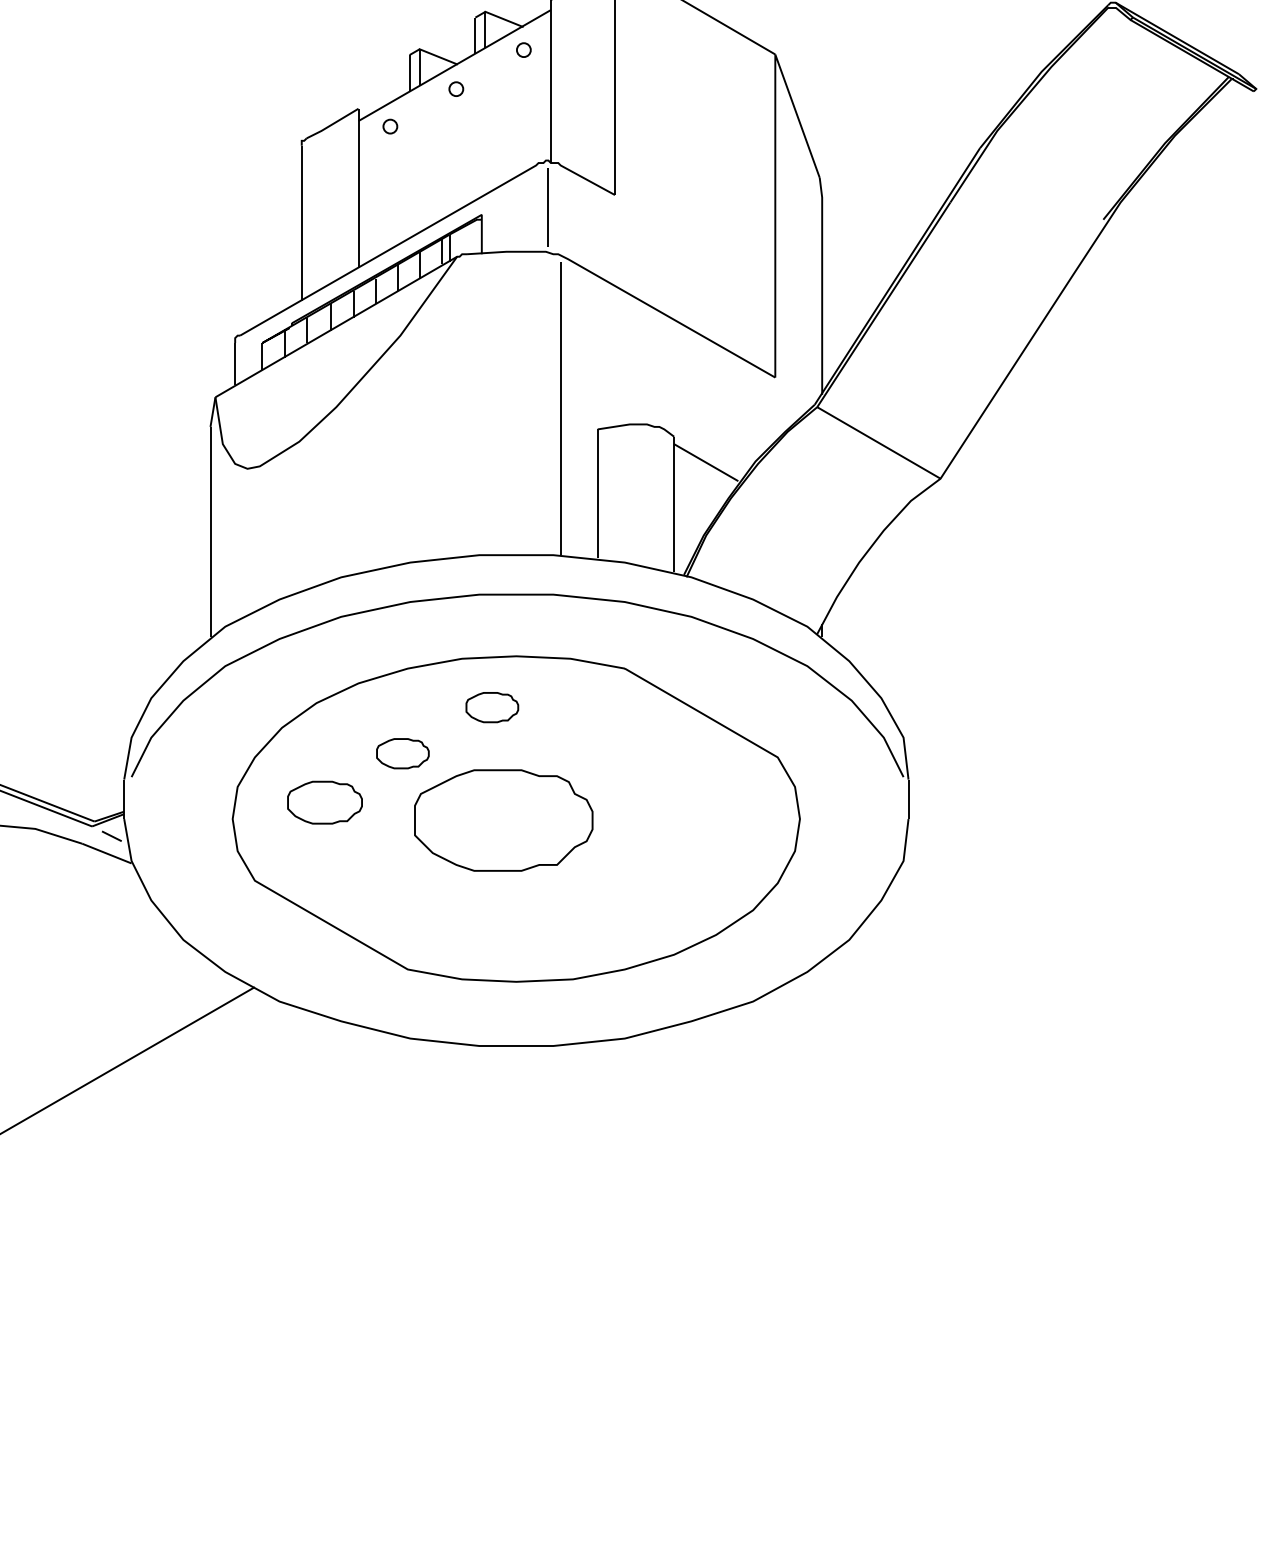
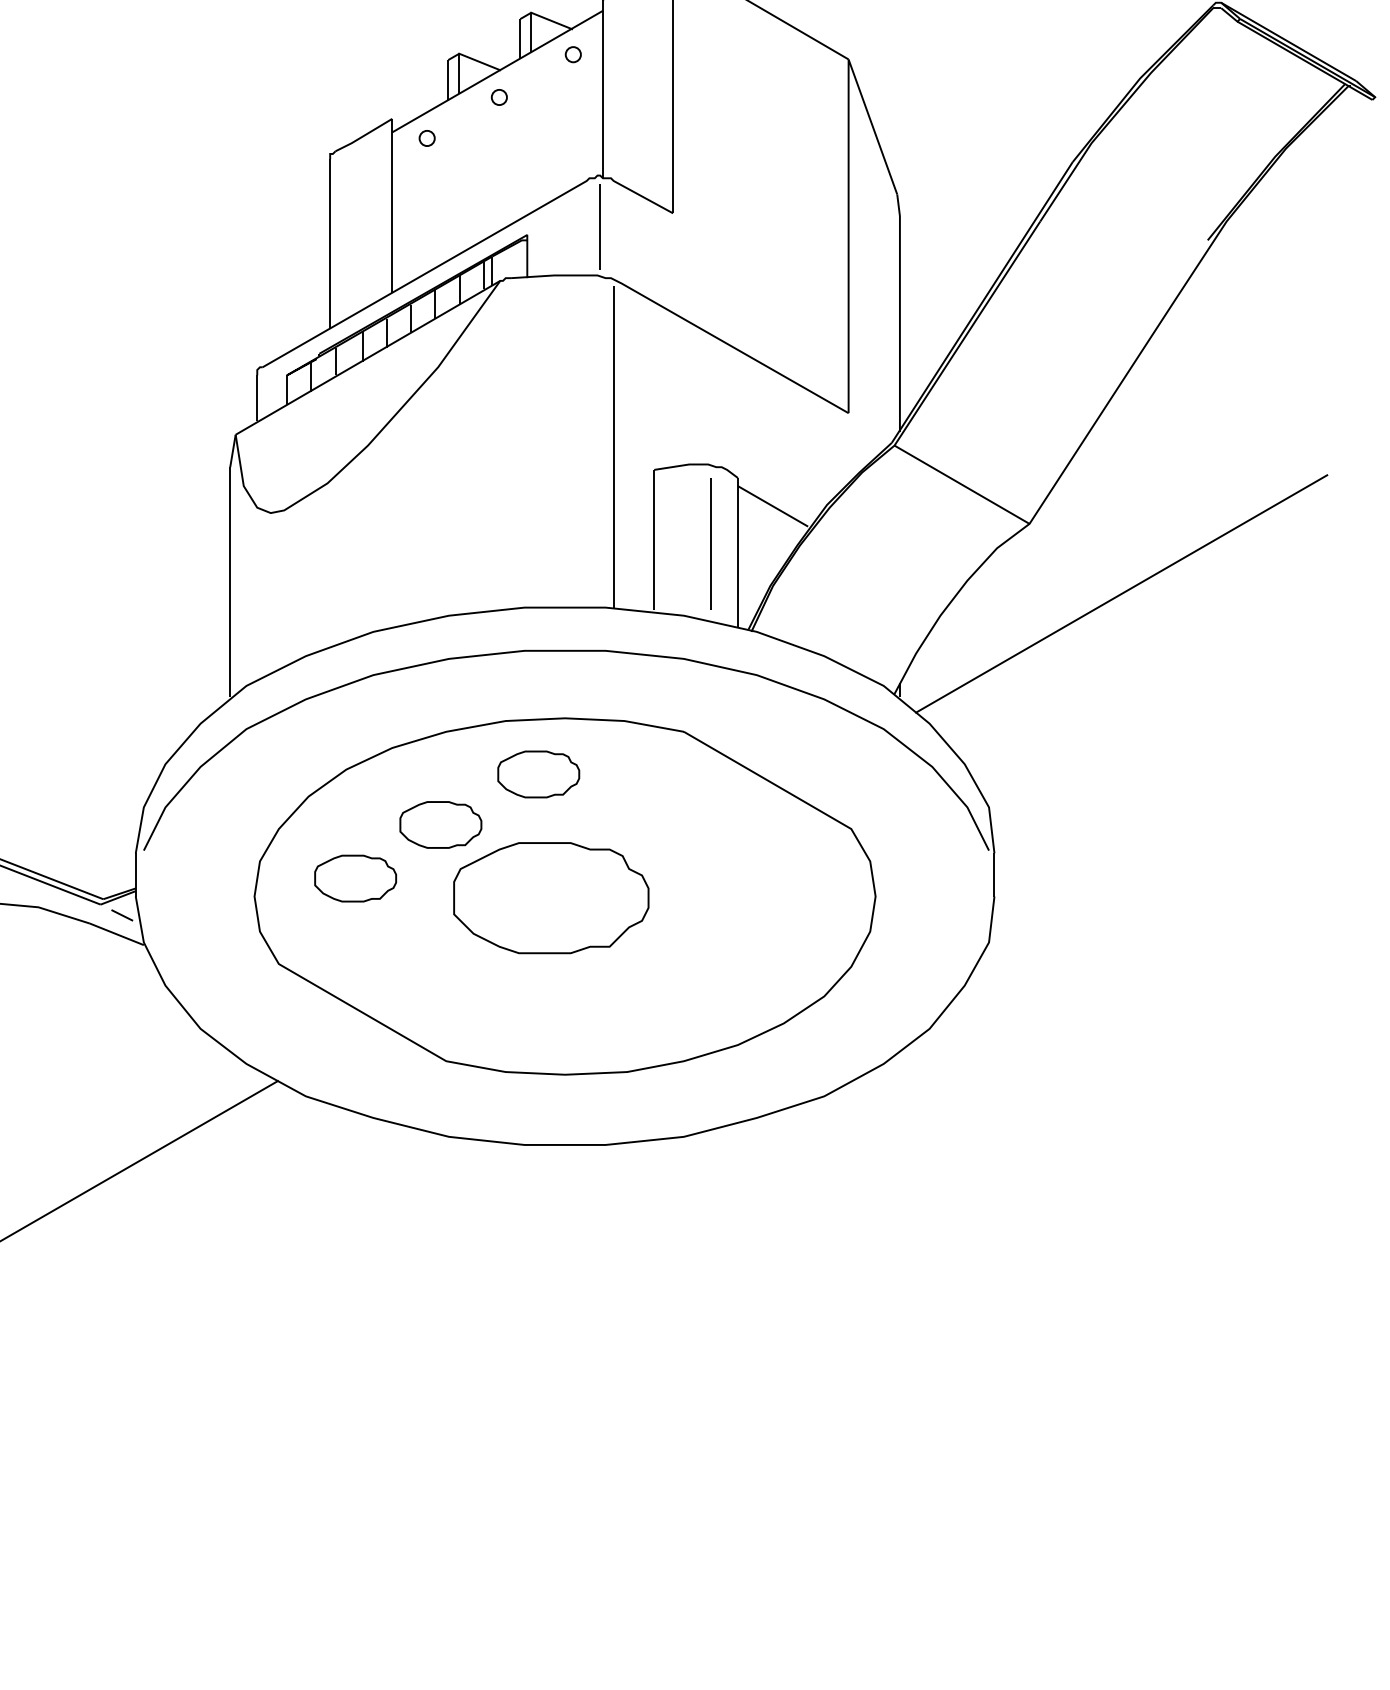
line: (649, 496) -> (710, 543), added
line: (1024, 542) -> (1121, 593), added
part: (492, 707) -> (538, 774), size x1.43
part: (402, 753) -> (440, 824), size x1.43

